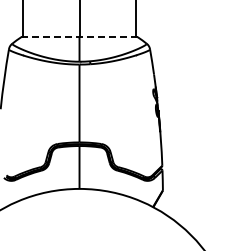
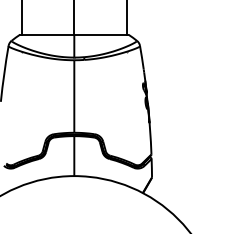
line: (79, 37) -> (74, 35), dashed -> solid

